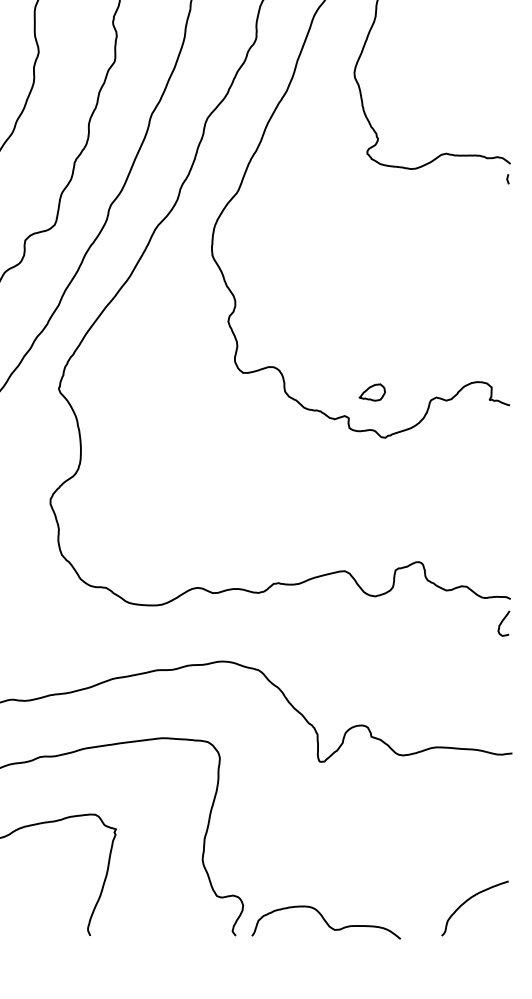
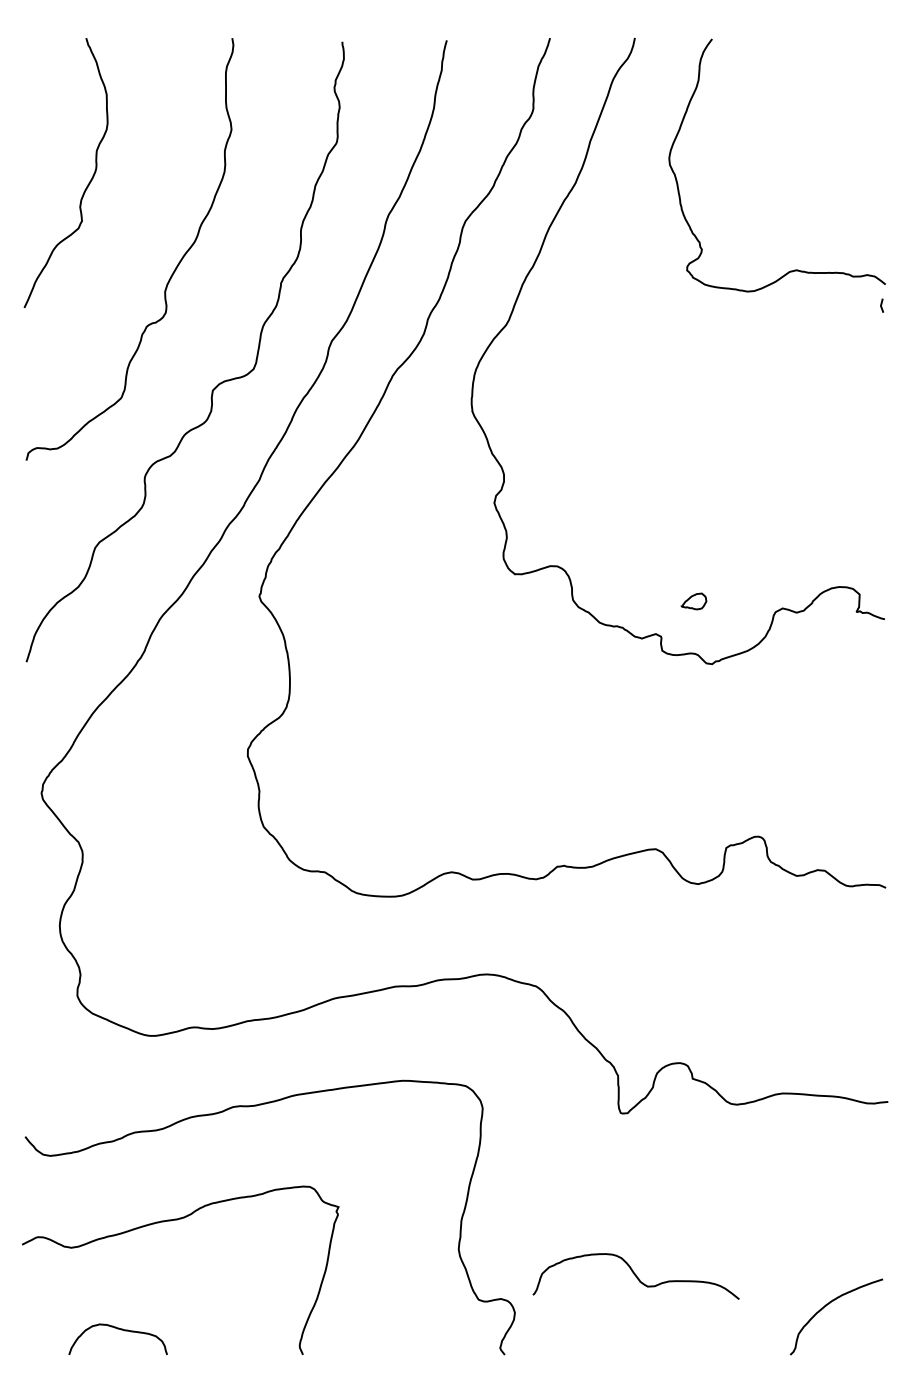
part: (371, 392) -> (693, 601), size x0.7
curve: (502, 622) -> (874, 920), removed
curve: (325, 922) -> (635, 1276), moved

